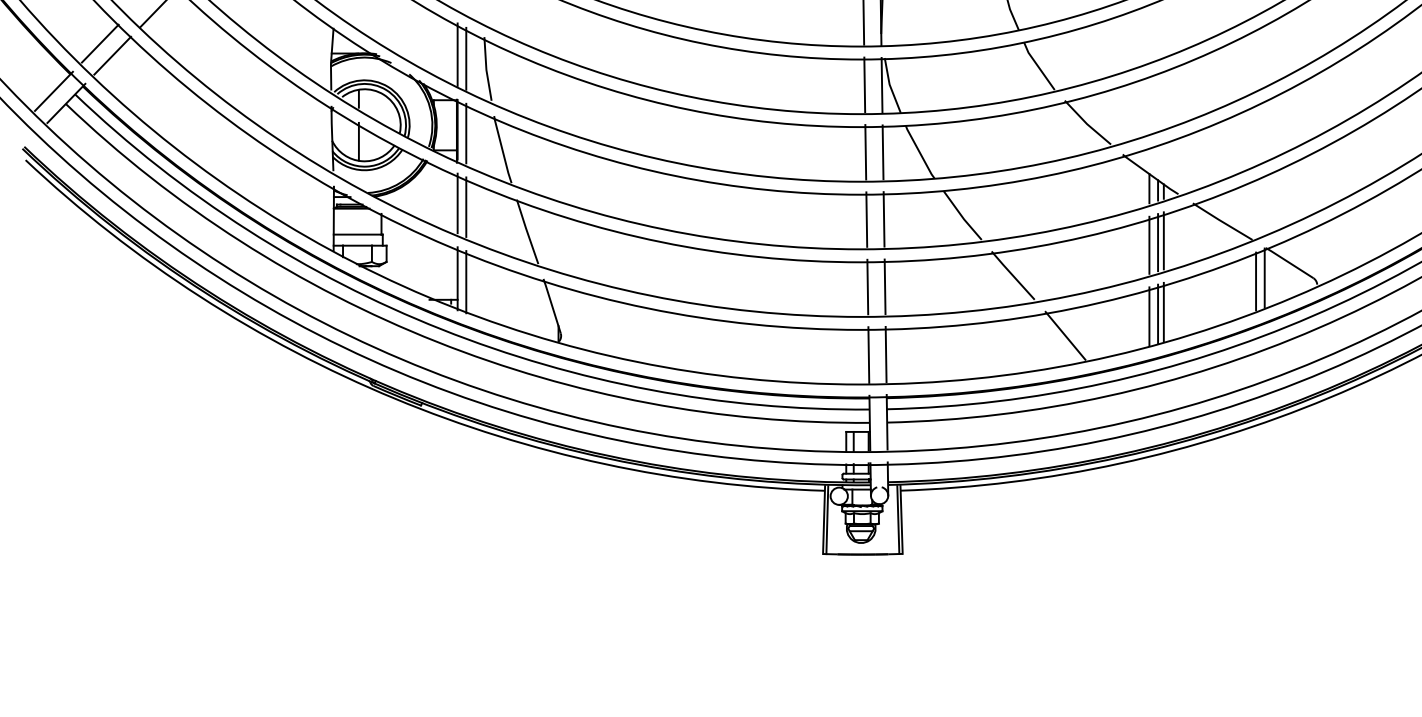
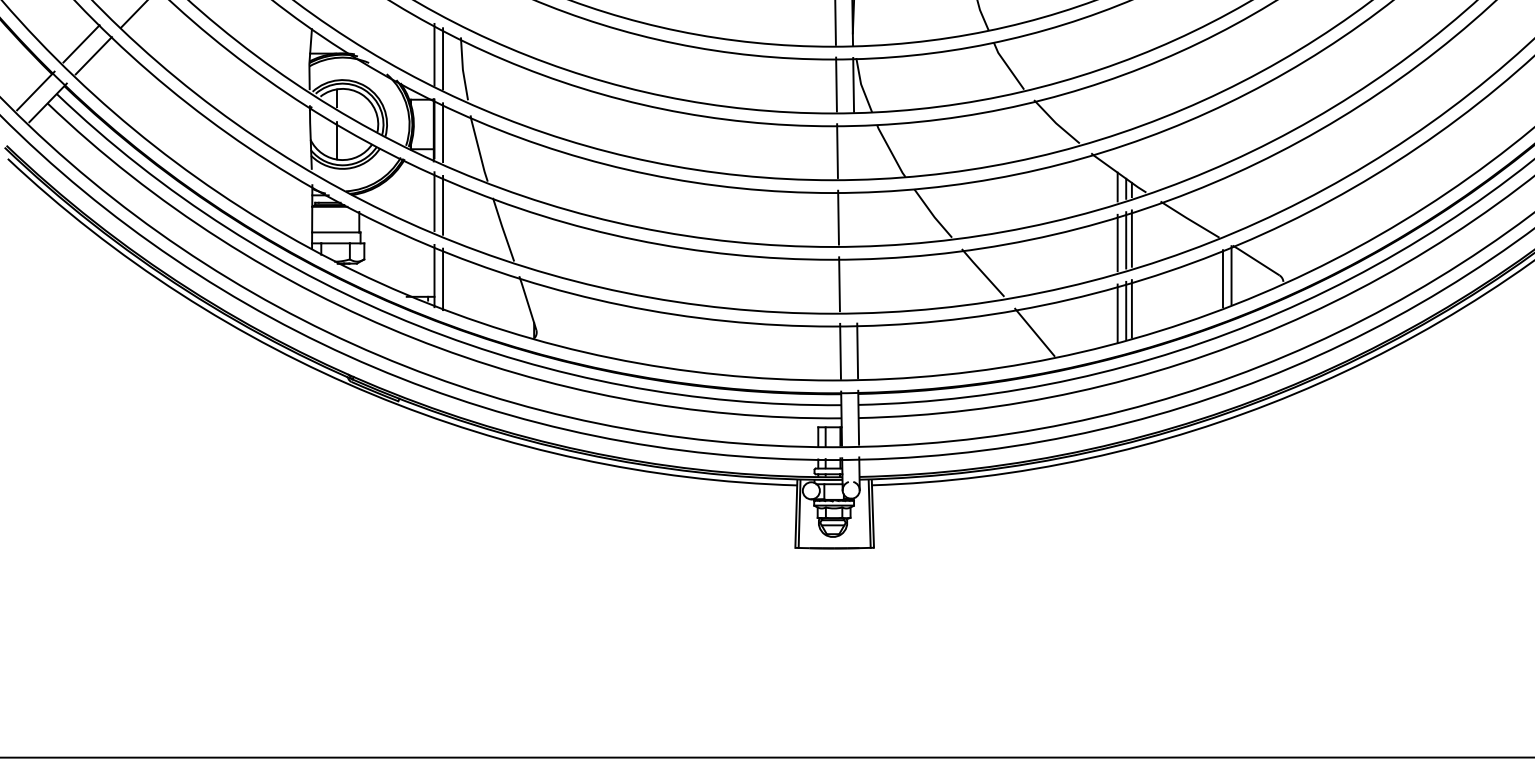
line: (882, 151) -> (854, 150), removed
line: (883, 219) -> (855, 217), removed
line: (884, 286) -> (856, 283), removed

